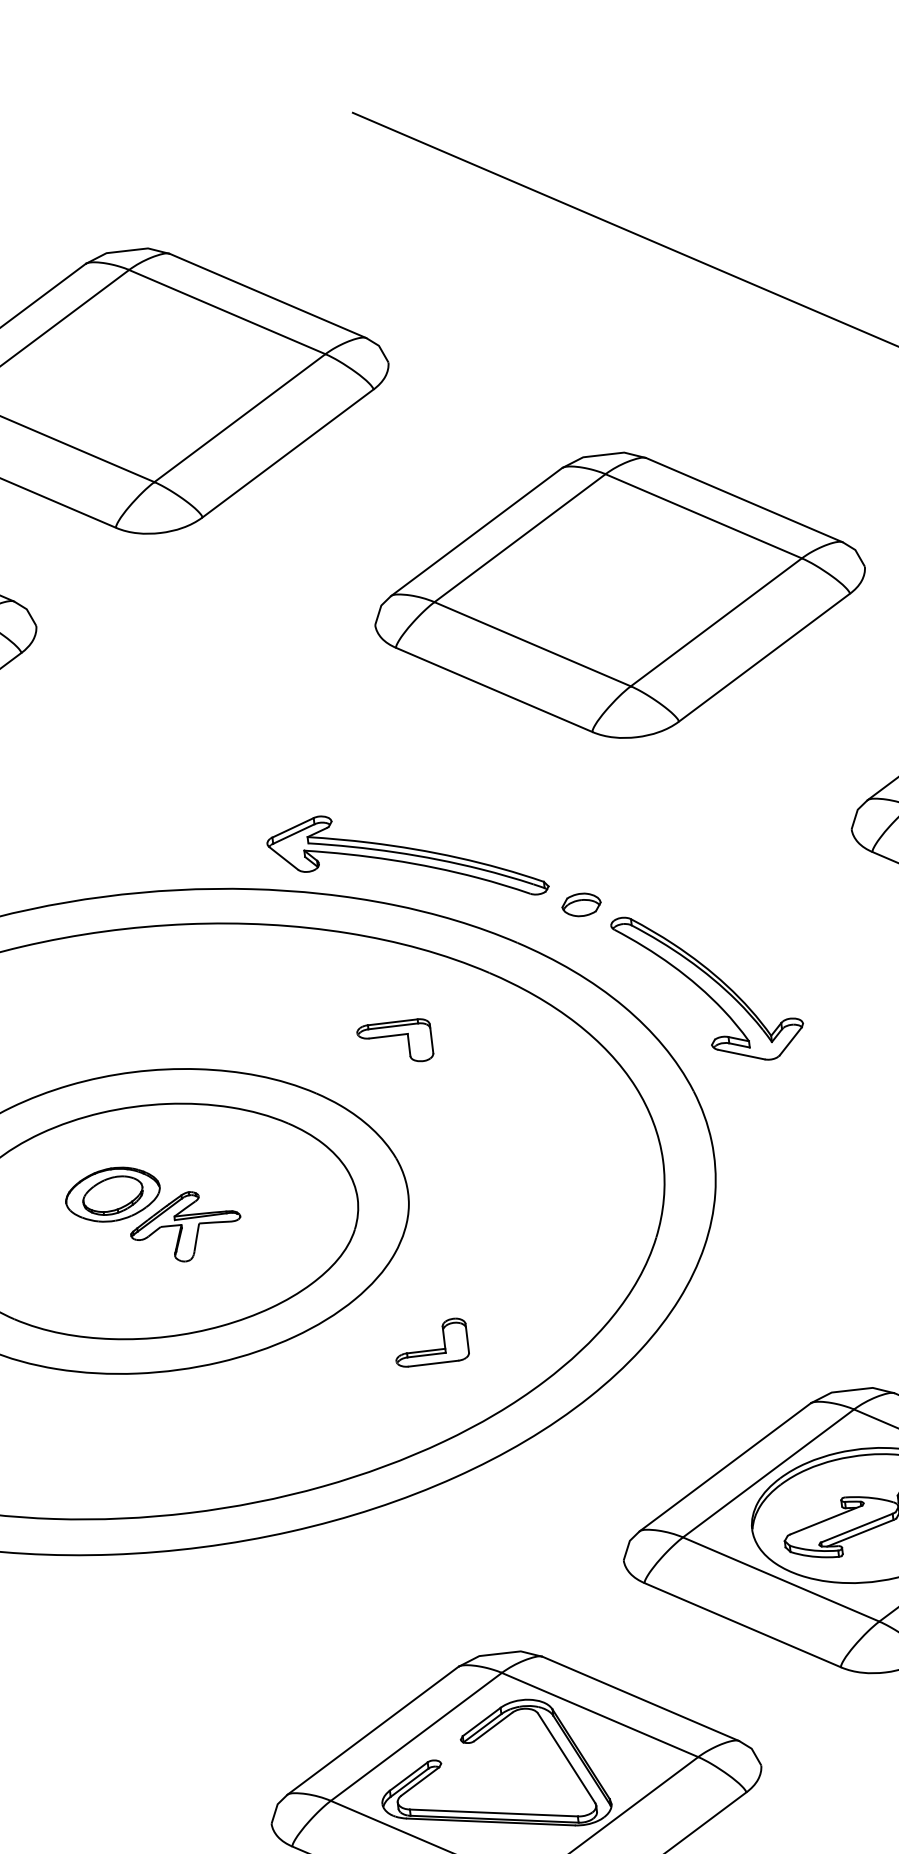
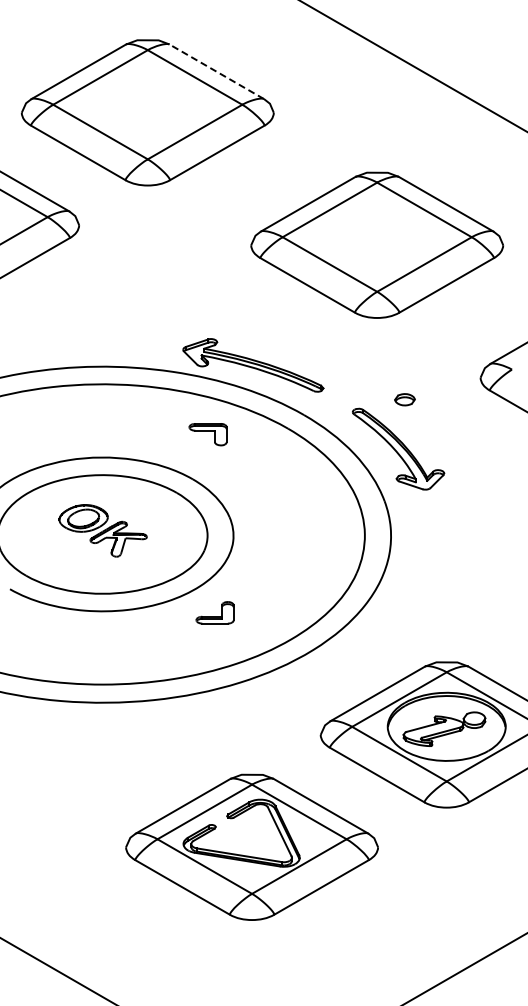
line: (267, 295) -> (216, 71), solid -> dashed
part: (580, 904) -> (404, 399), moved
part: (394, 1043) -> (207, 434), moved
part: (429, 1342) -> (214, 612), moved

